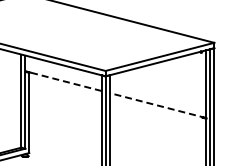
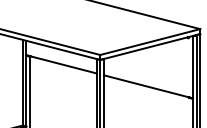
line: (63, 81) -> (61, 64), dashed -> solid
line: (157, 105) -> (147, 86), dashed -> solid

